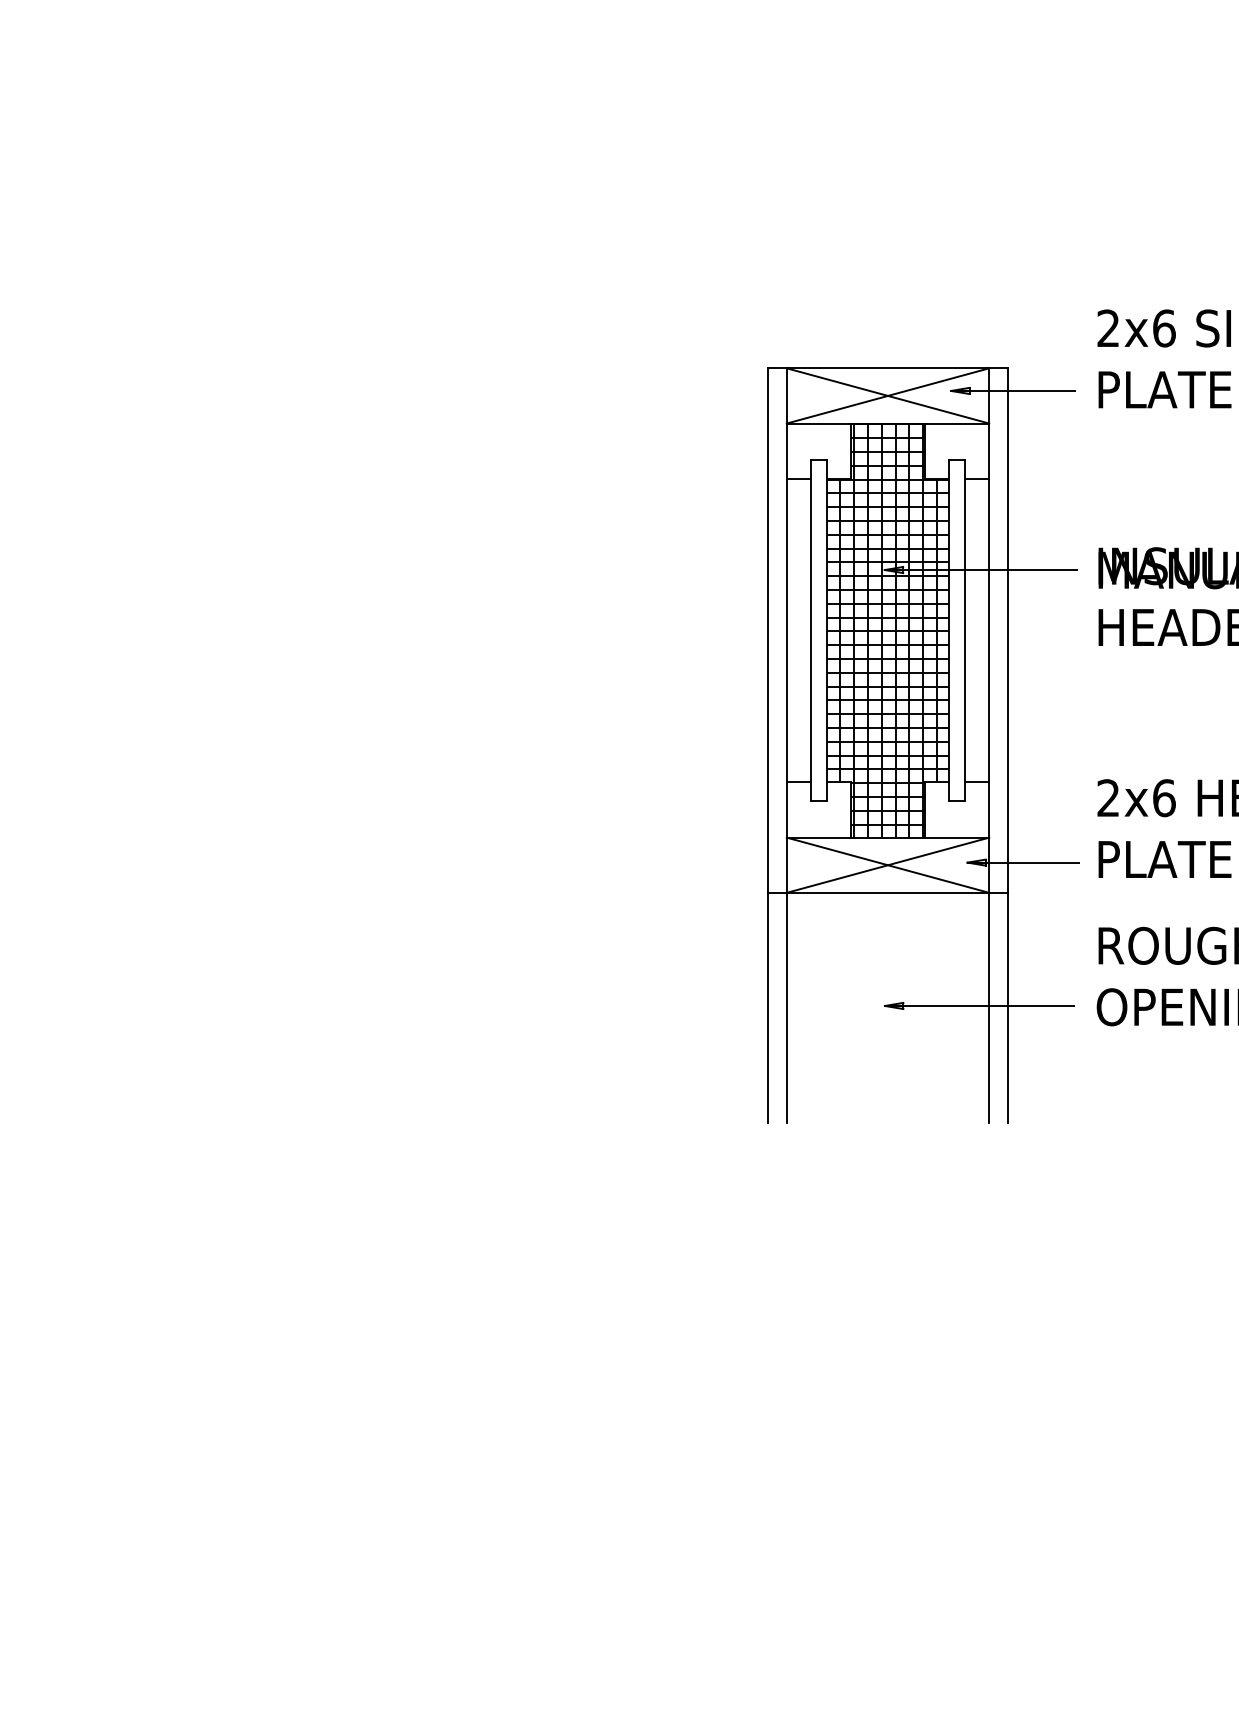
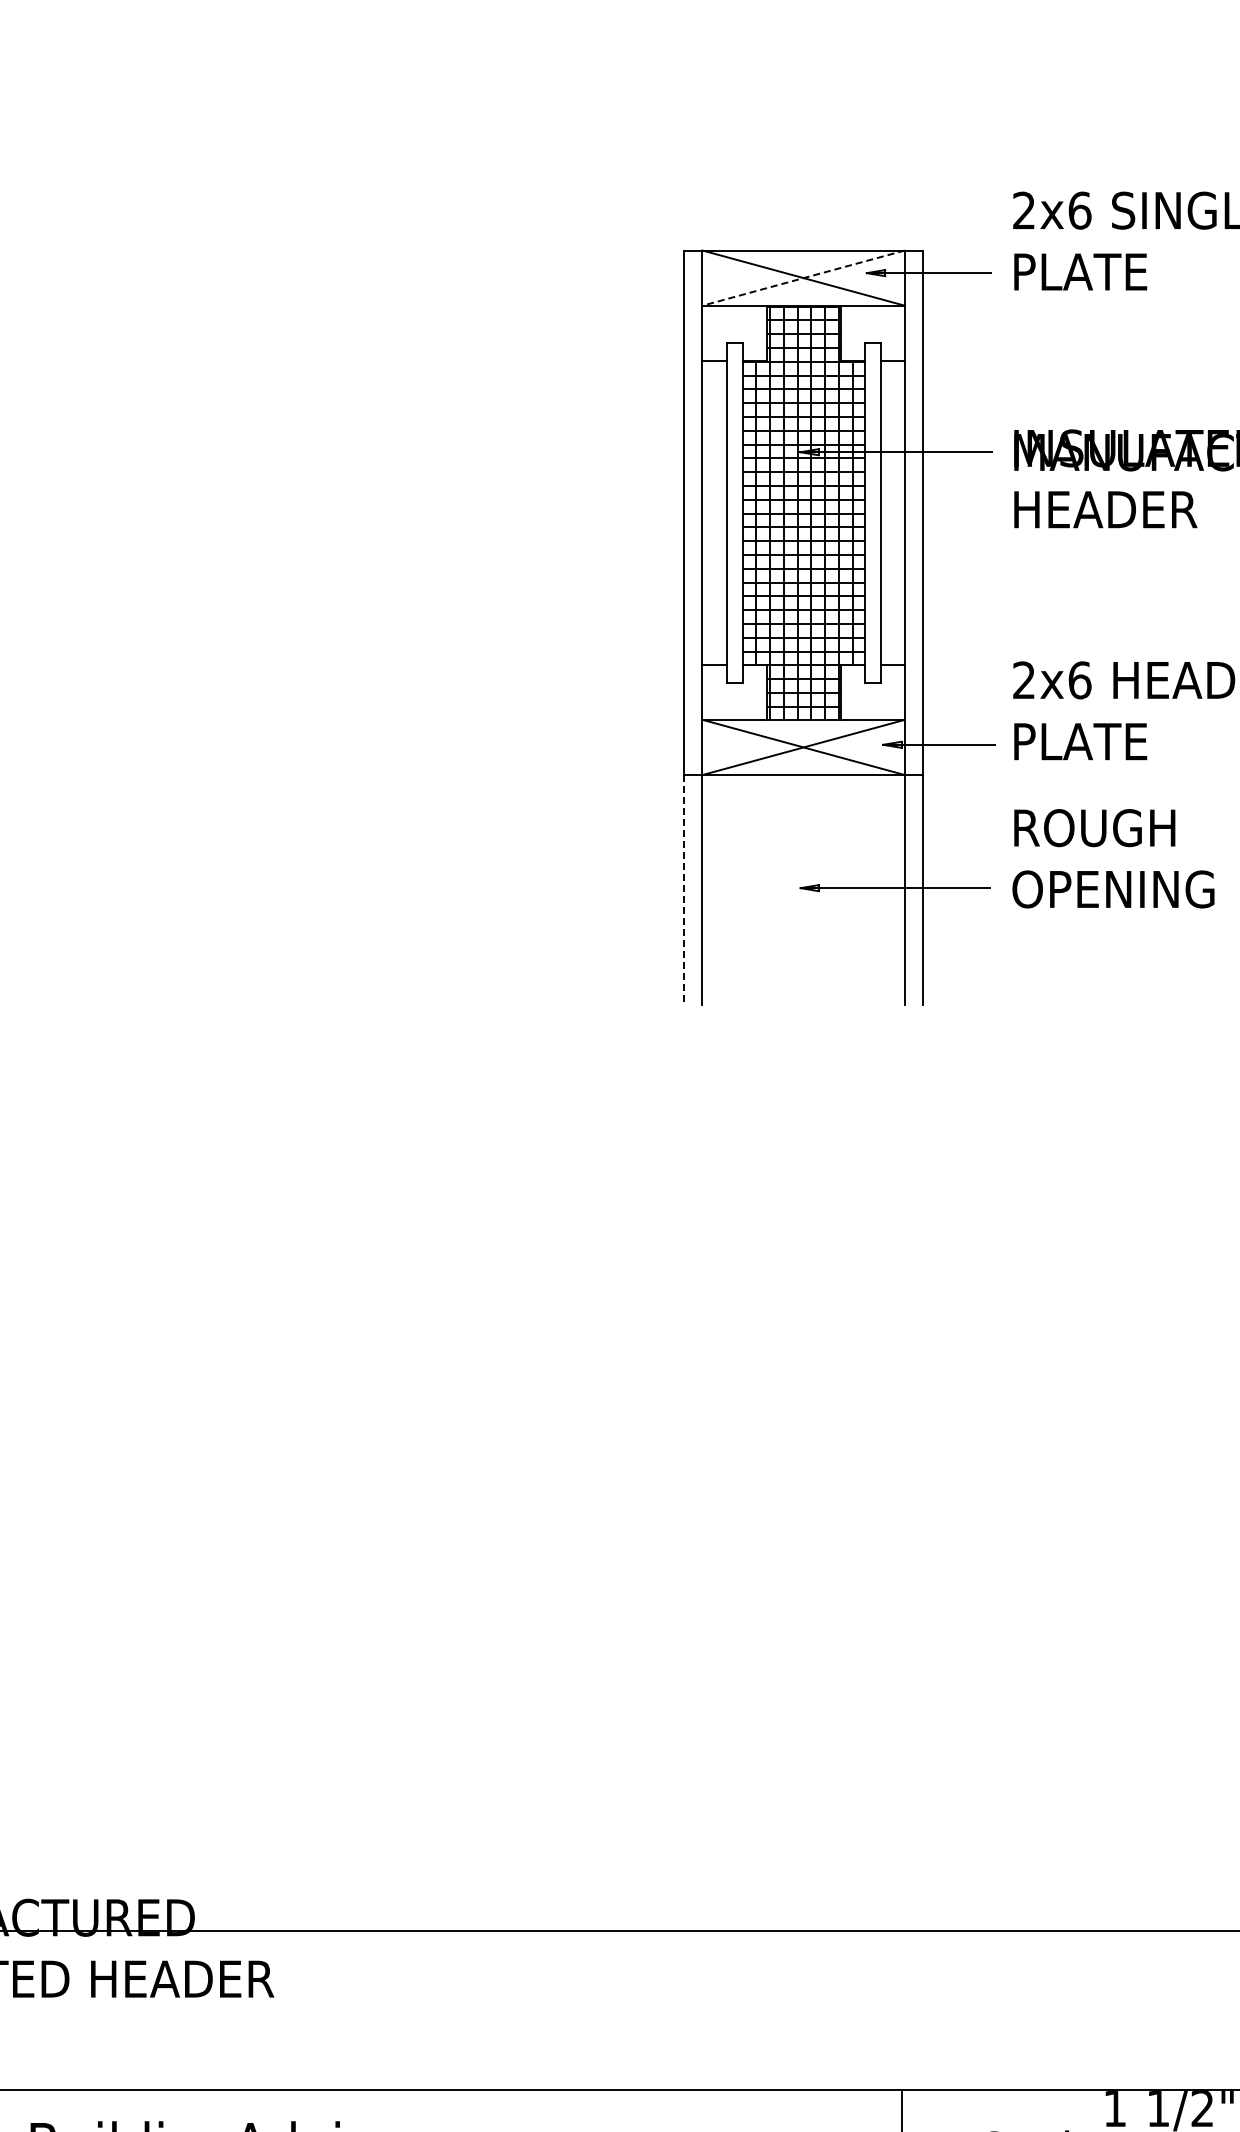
line: (887, 396) -> (803, 278), solid -> dashed
line: (768, 1008) -> (684, 890), solid -> dashed

